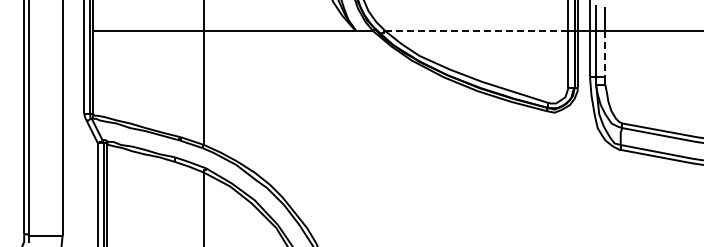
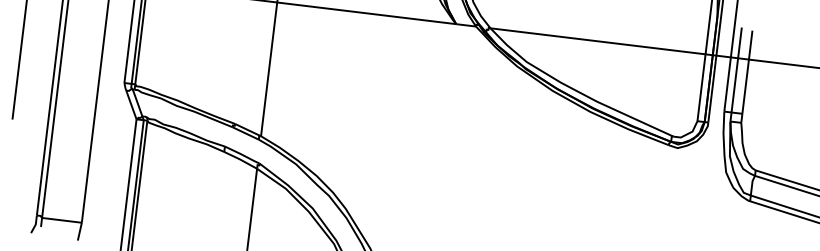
line: (476, 31) -> (597, 41), dashed -> solid
line: (605, 54) -> (745, 86), dashed -> solid

